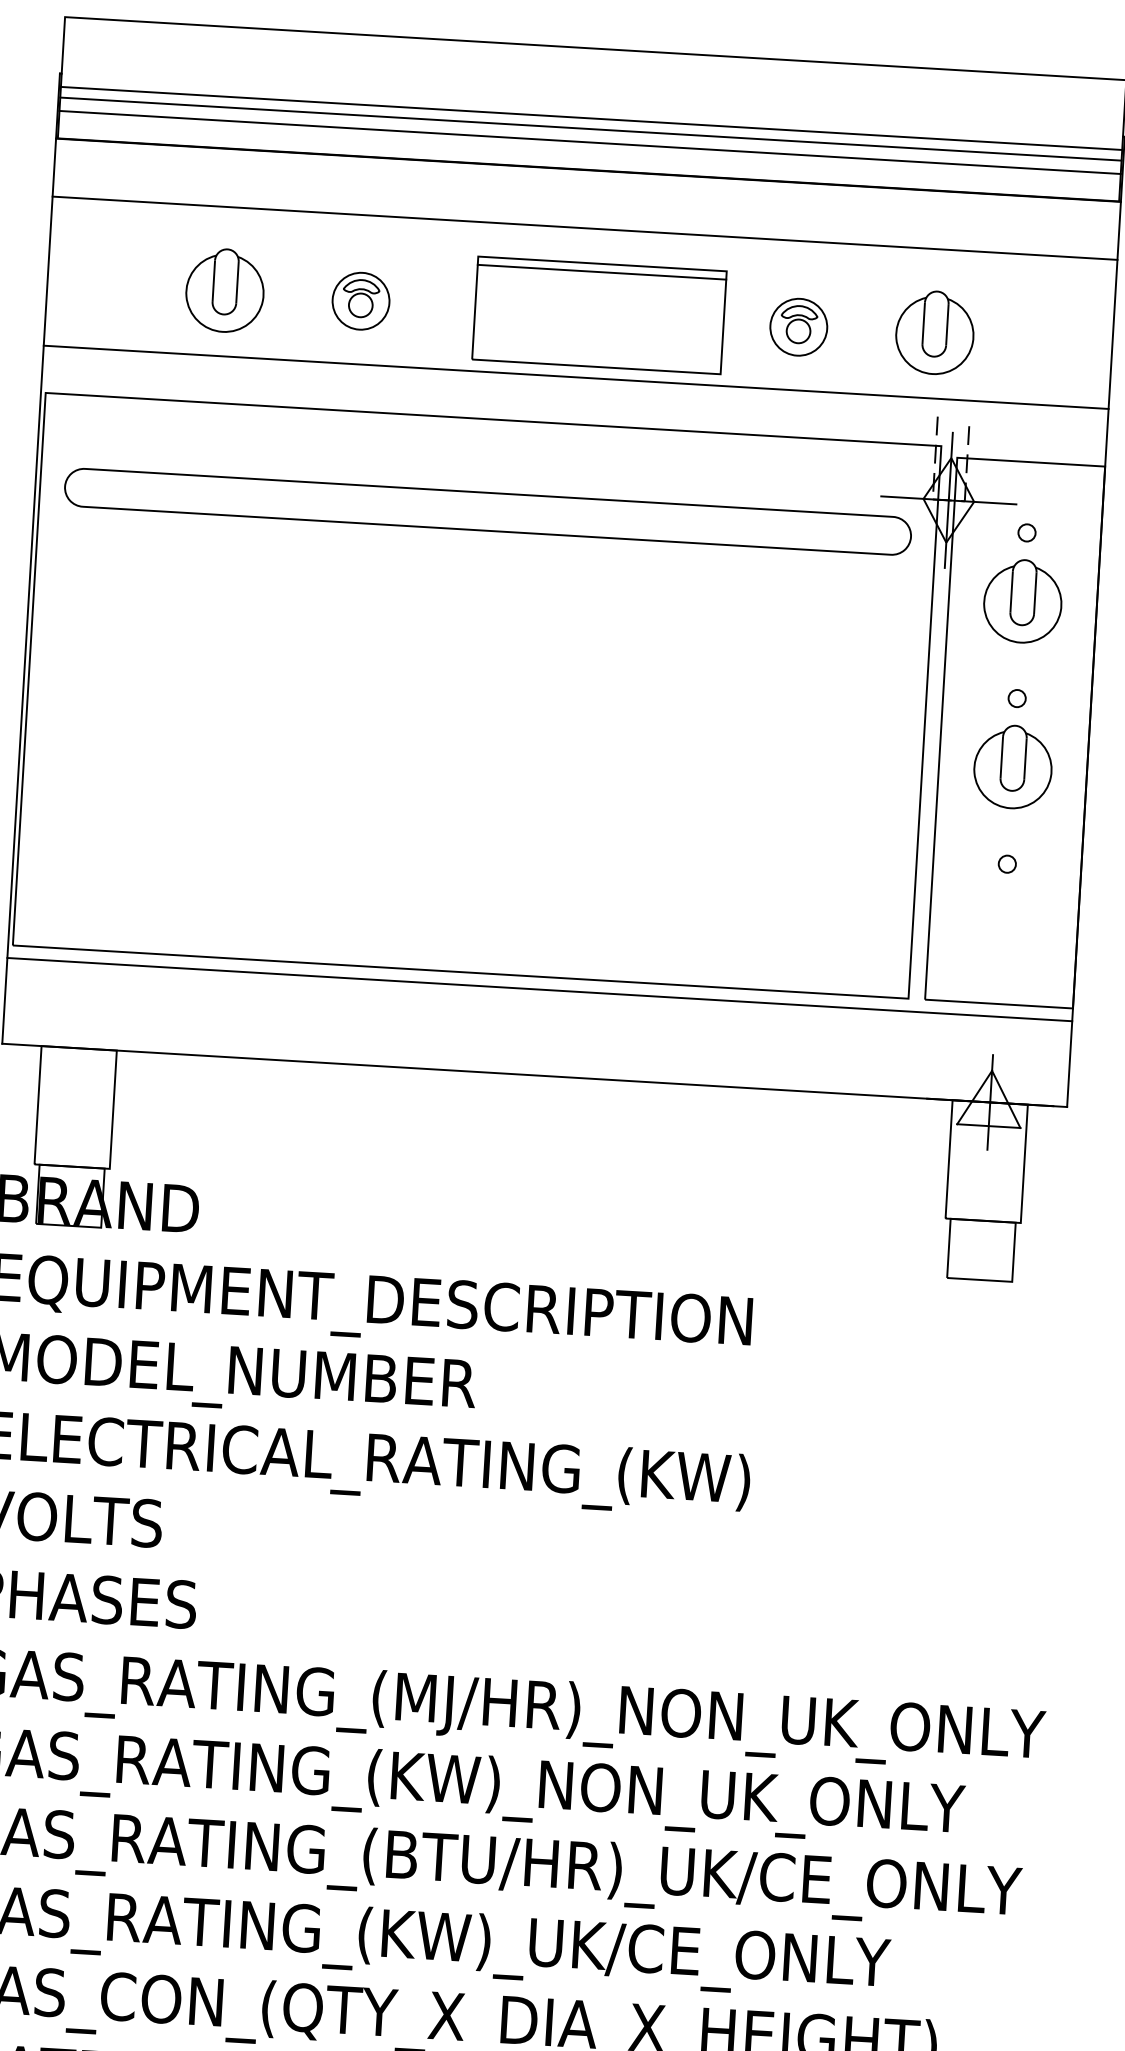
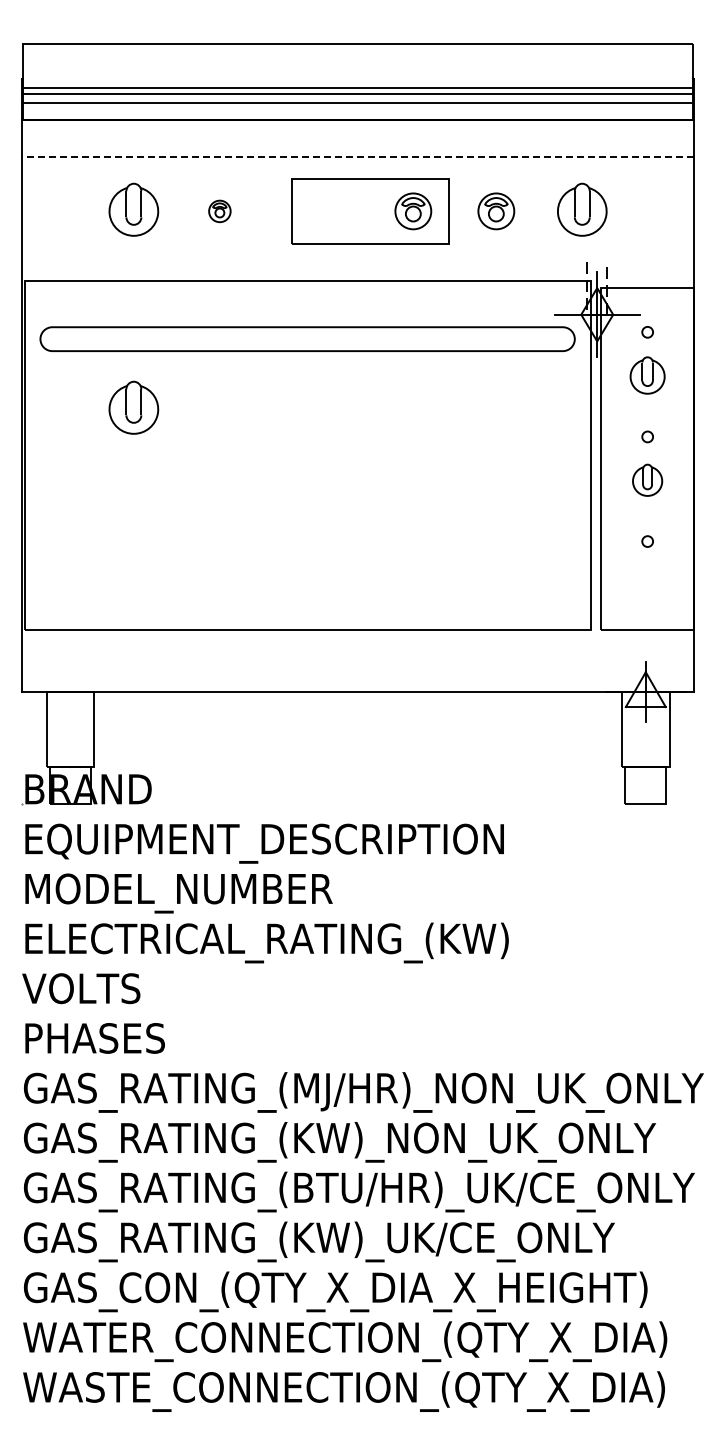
line: (584, 228) -> (357, 157), solid -> dashed
line: (600, 272) -> (369, 184), removed
part: (360, 301) -> (219, 211), size x0.6
part: (667, 319) -> (413, 211), added
line: (575, 377) -> (357, 251), removed
part: (1022, 601) -> (647, 375), size x0.7
part: (205, 603) -> (133, 407), added
part: (1012, 767) -> (647, 480), size x0.6
line: (538, 988) -> (357, 637), removed

